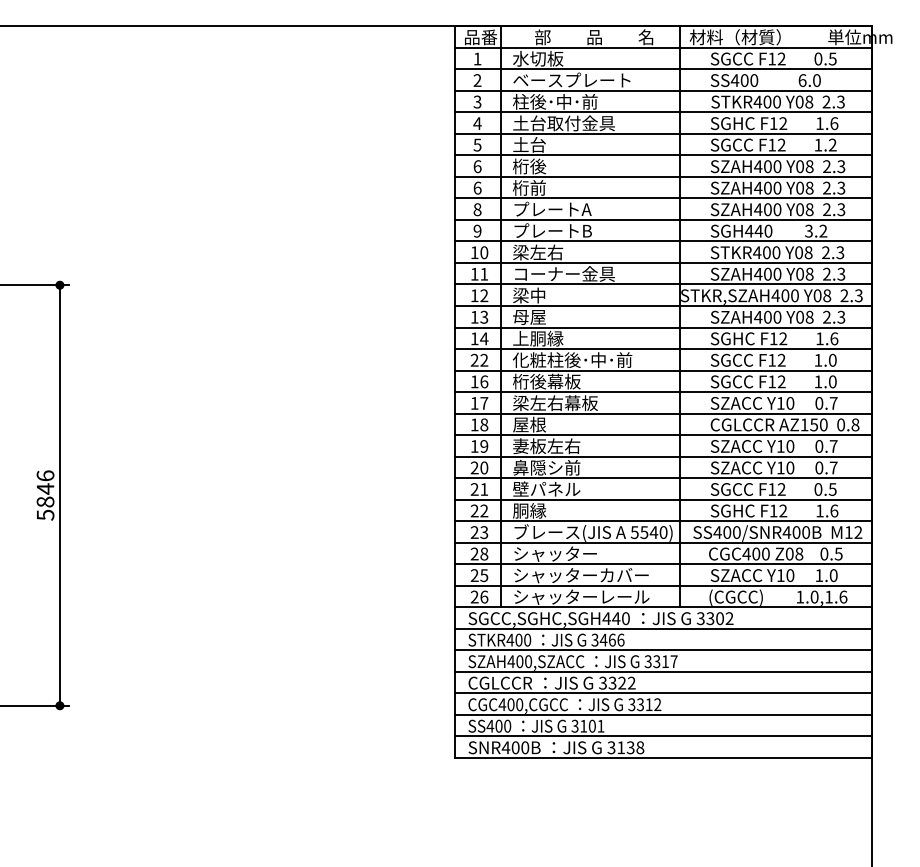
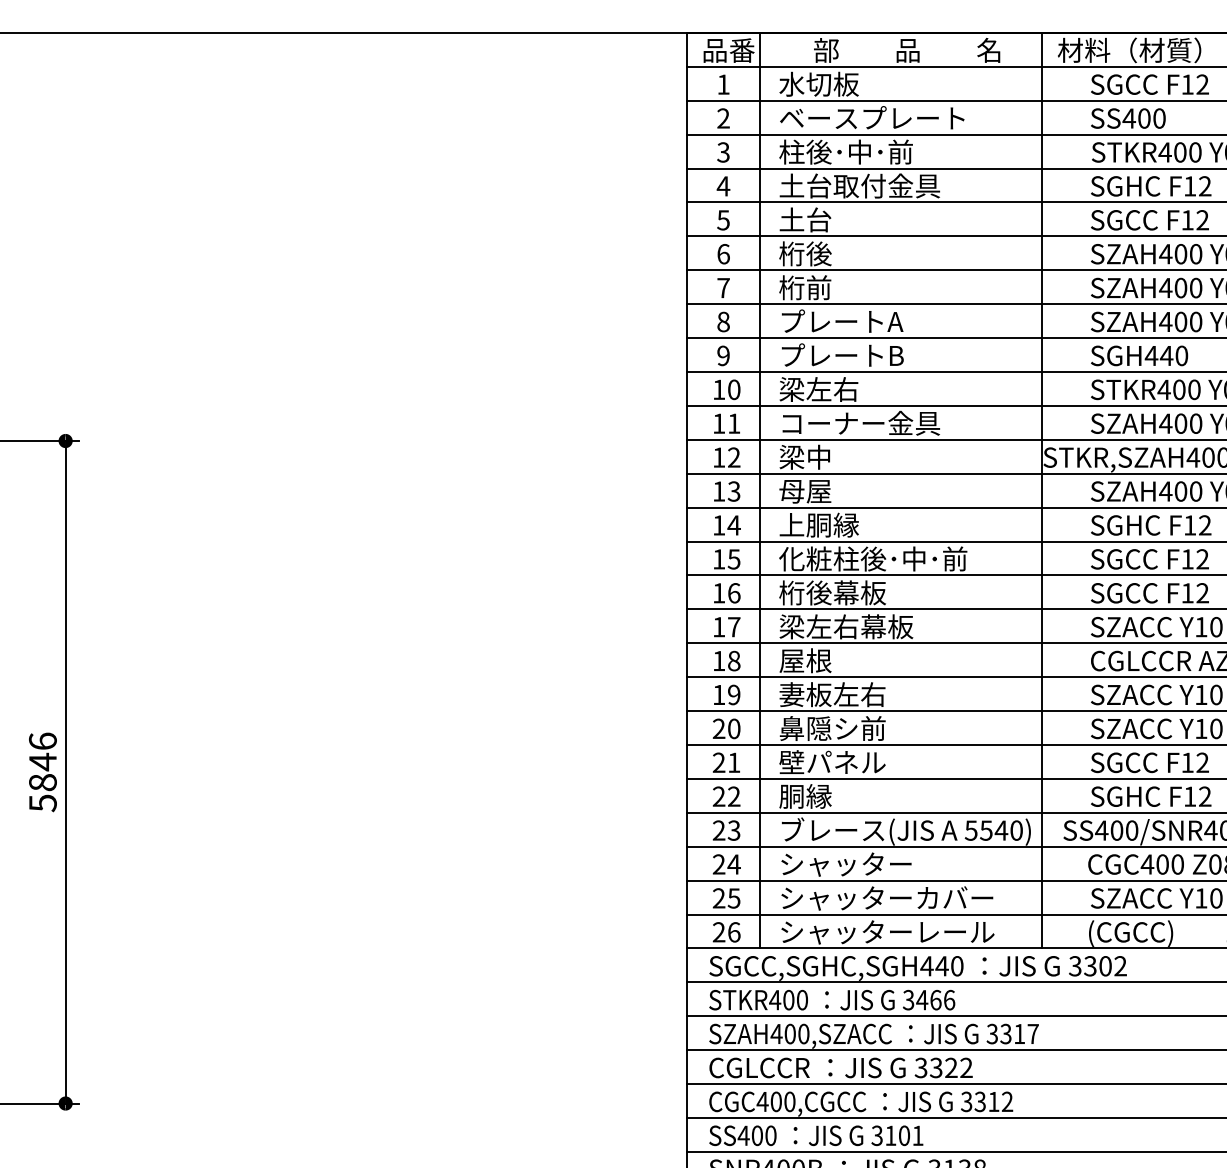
text: (477, 187) -> (723, 287), 6 -> 7
text: (479, 359) -> (726, 558), 22 -> 15
text: (484, 553) -> (734, 863), 28 -> 24

